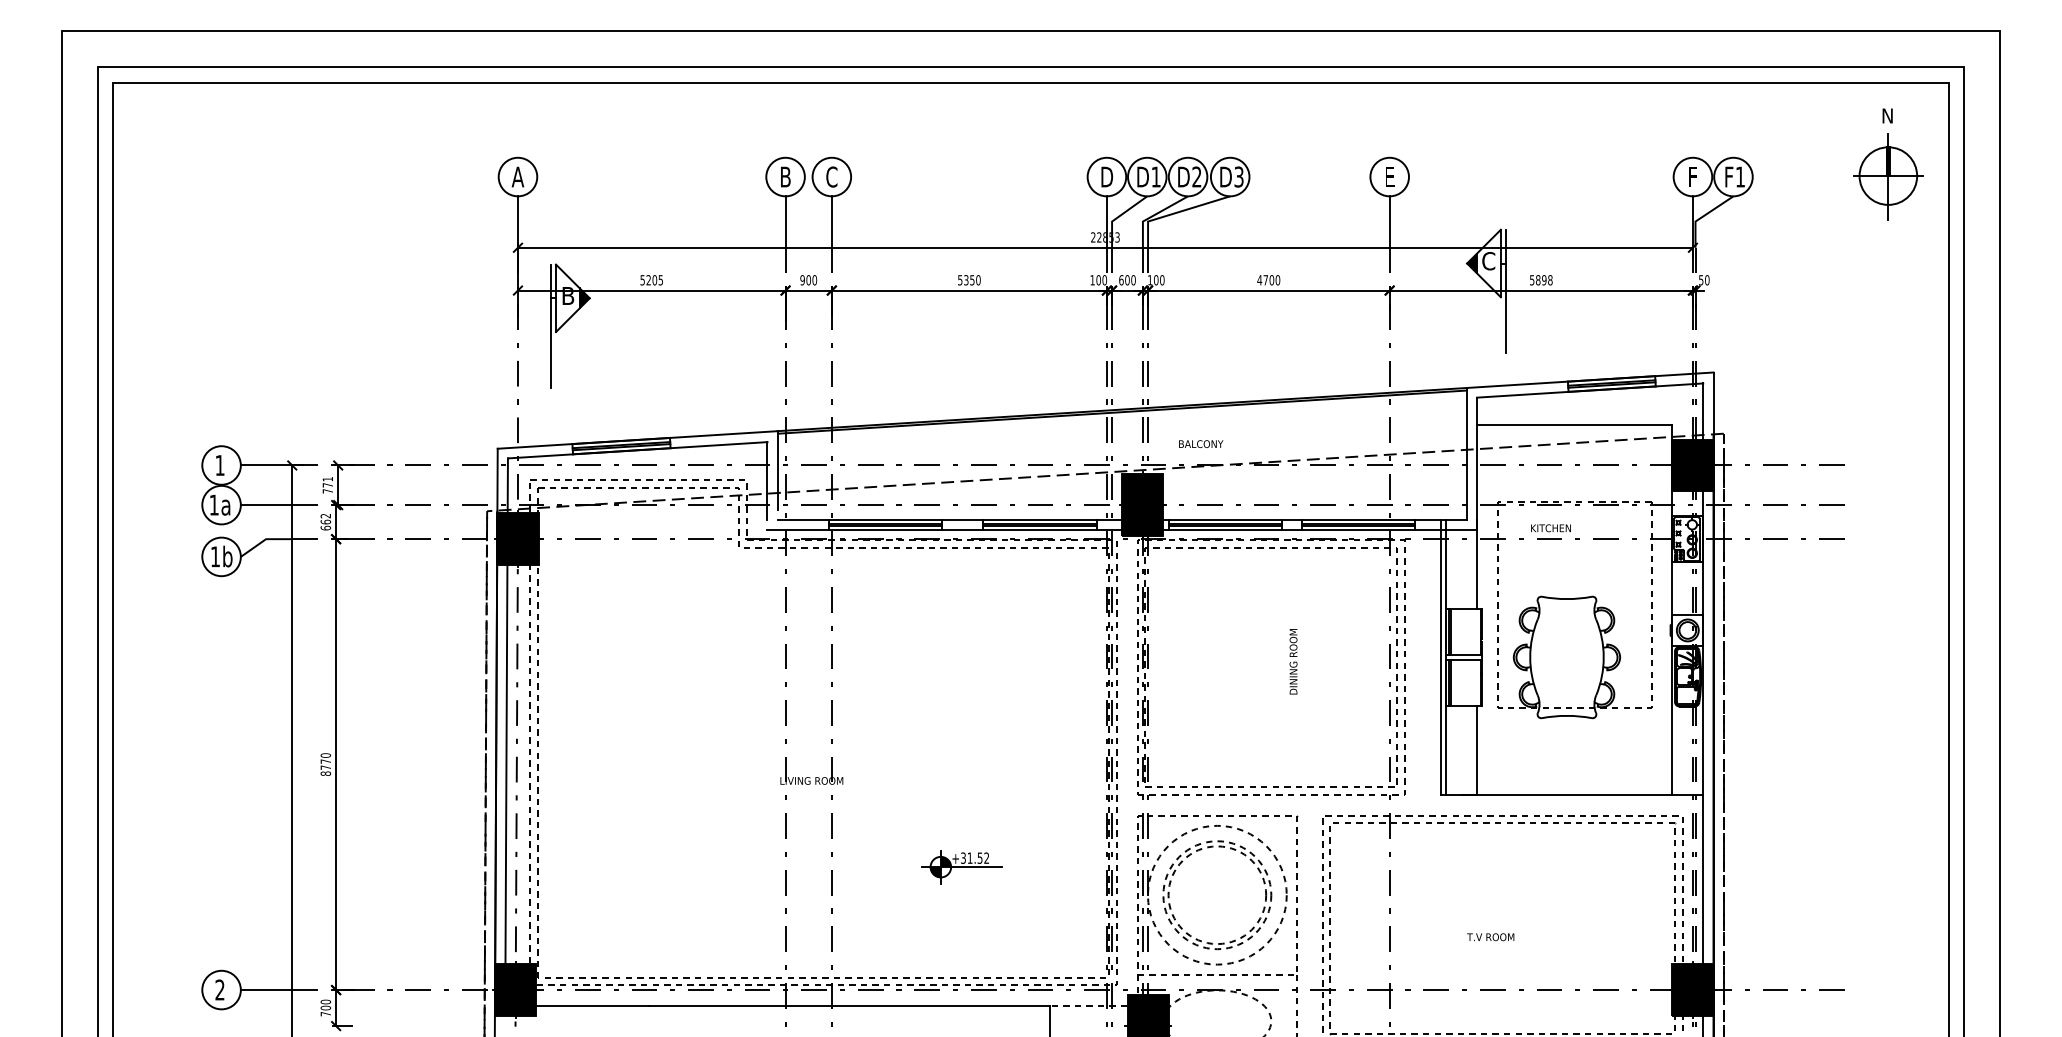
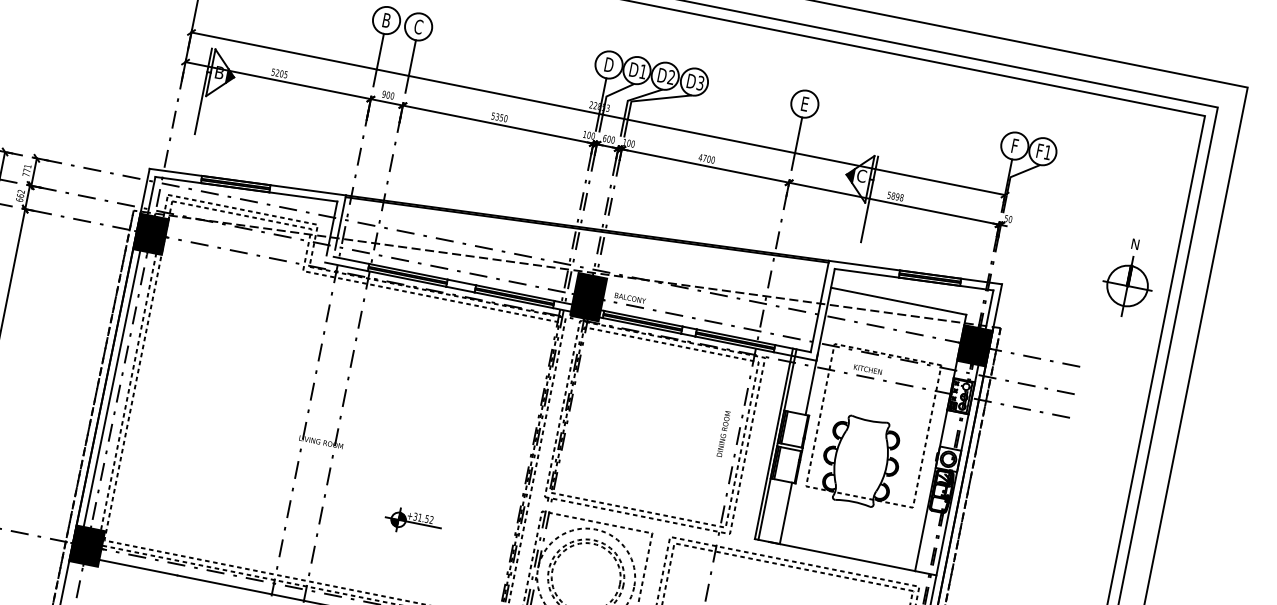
part: (1888, 164) -> (1129, 278), moved
text: (1201, 443) -> (630, 297), moved
text: (1293, 661) -> (723, 433), moved

